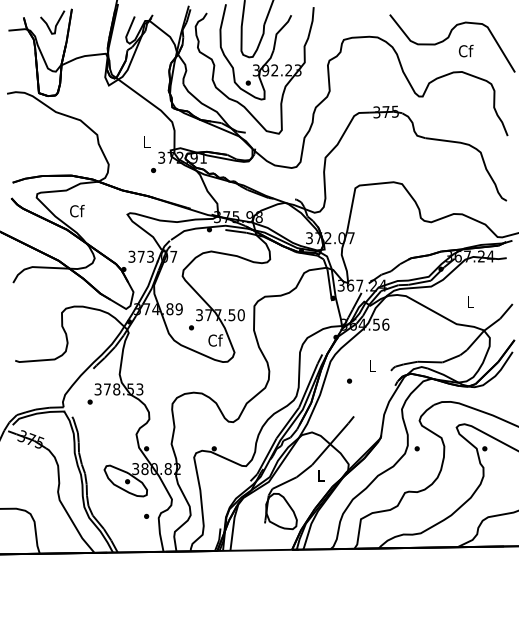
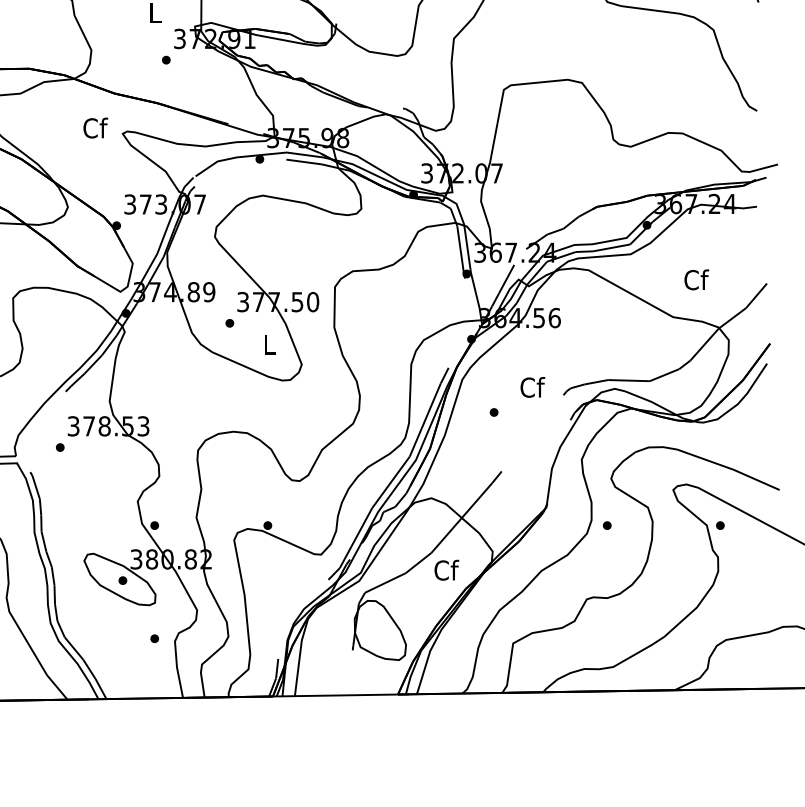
text: (77, 211) -> (95, 128), moved
text: (470, 301) -> (696, 279), L -> Cf
text: (215, 340) -> (269, 344), Cf -> L
text: (372, 365) -> (532, 386), L -> Cf
text: (321, 475) -> (447, 570), L -> Cf

